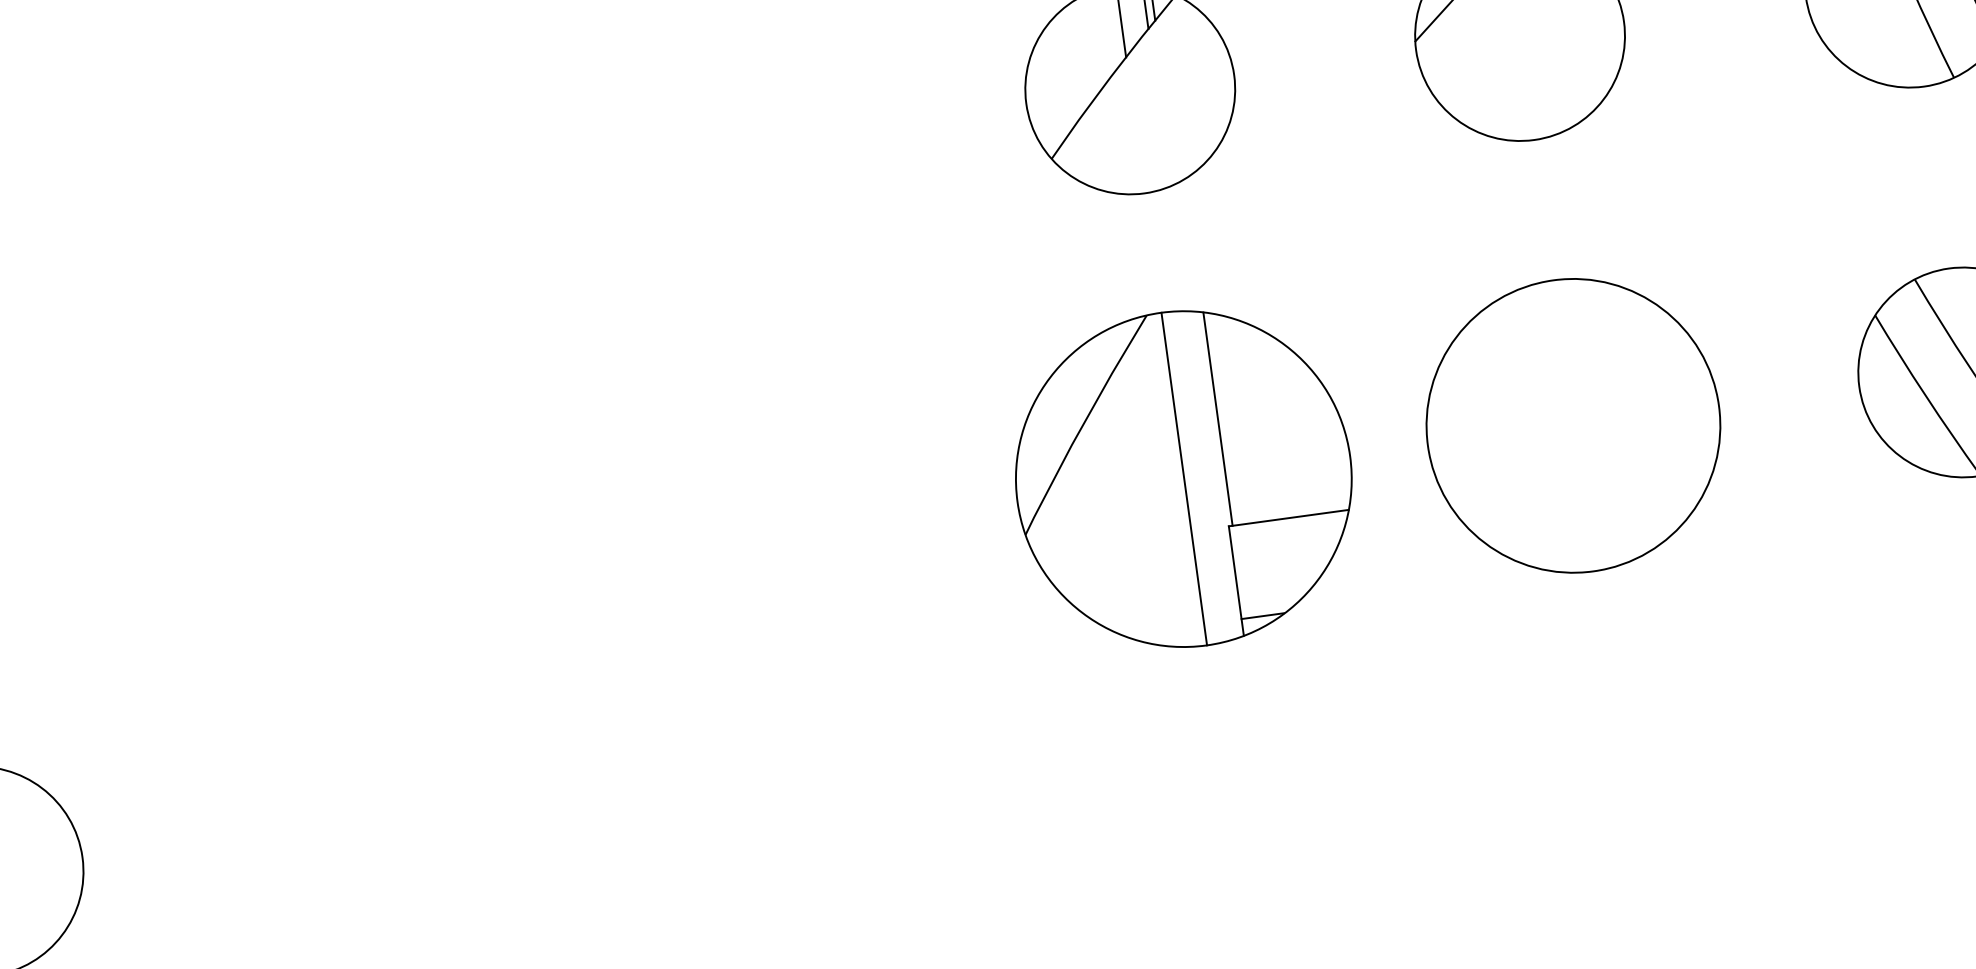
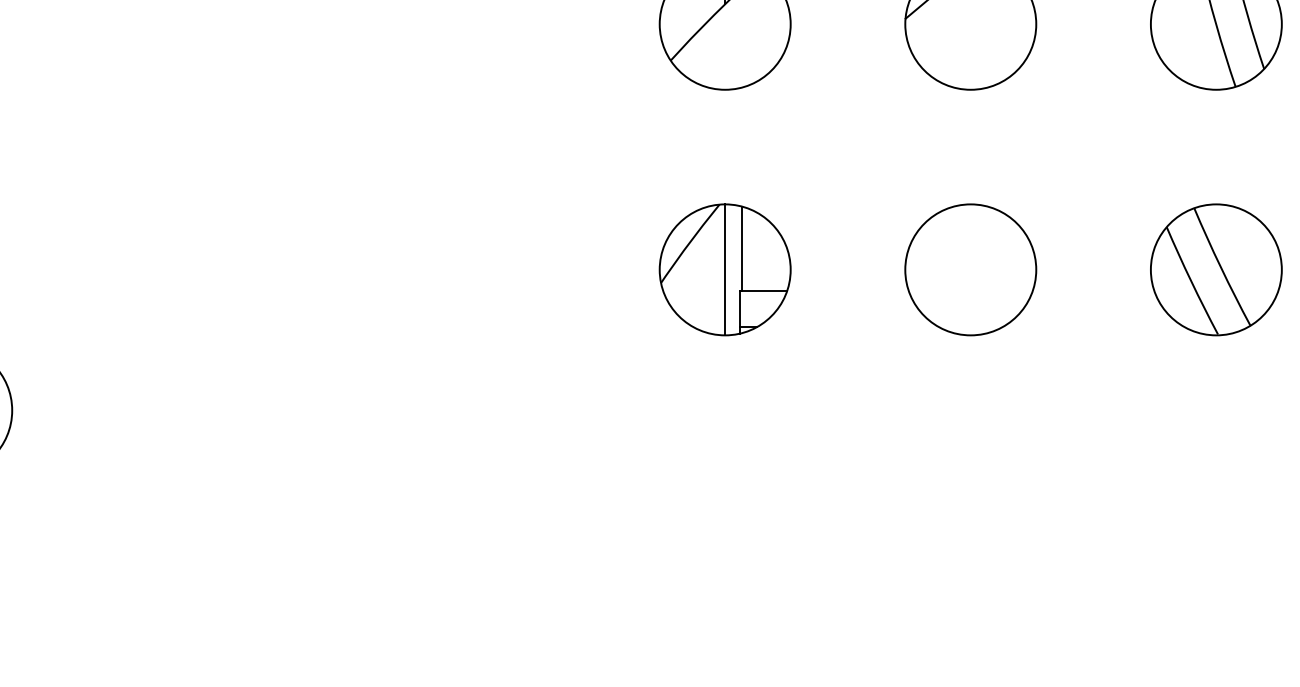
circle: (1572, 425) -> (970, 269), size x0.71
part: (1182, 478) -> (724, 269), size x0.62

